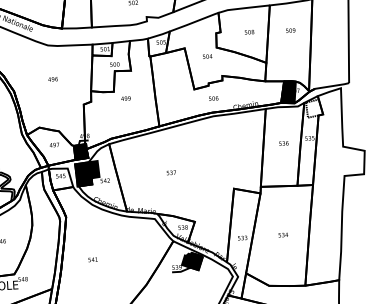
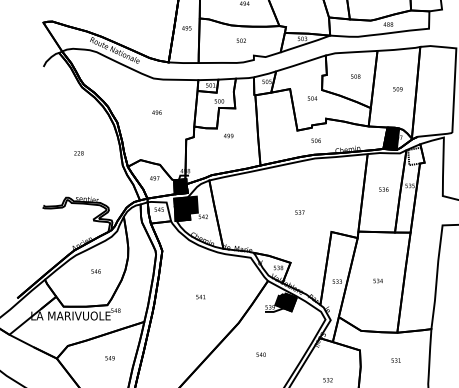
text: (290, 30) -> (397, 89), moved
text: (171, 172) -> (299, 212), moved
text: (92, 259) -> (200, 296), moved

